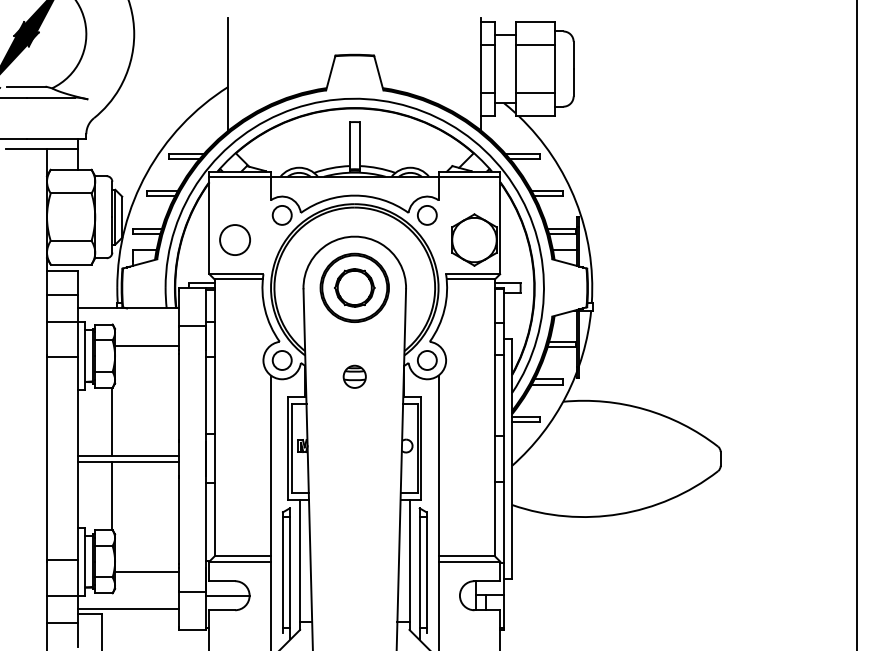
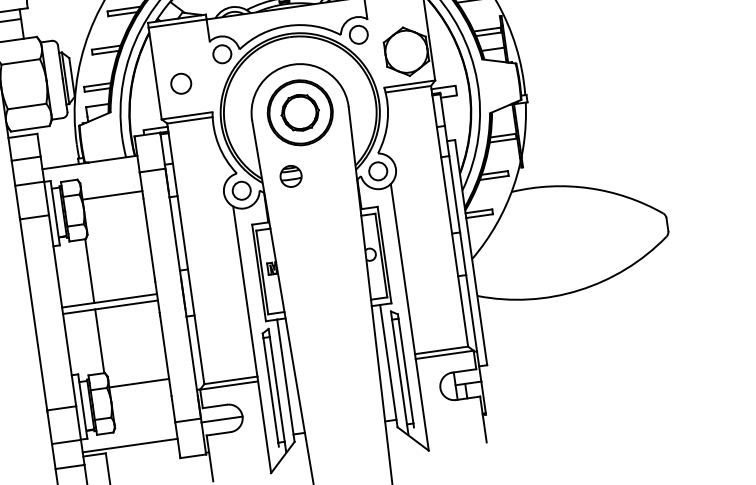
circle: (234, 239) -> (180, 83), size x0.7
part: (354, 376) -> (290, 176), moved
line: (146, 571) -> (138, 383), moved

